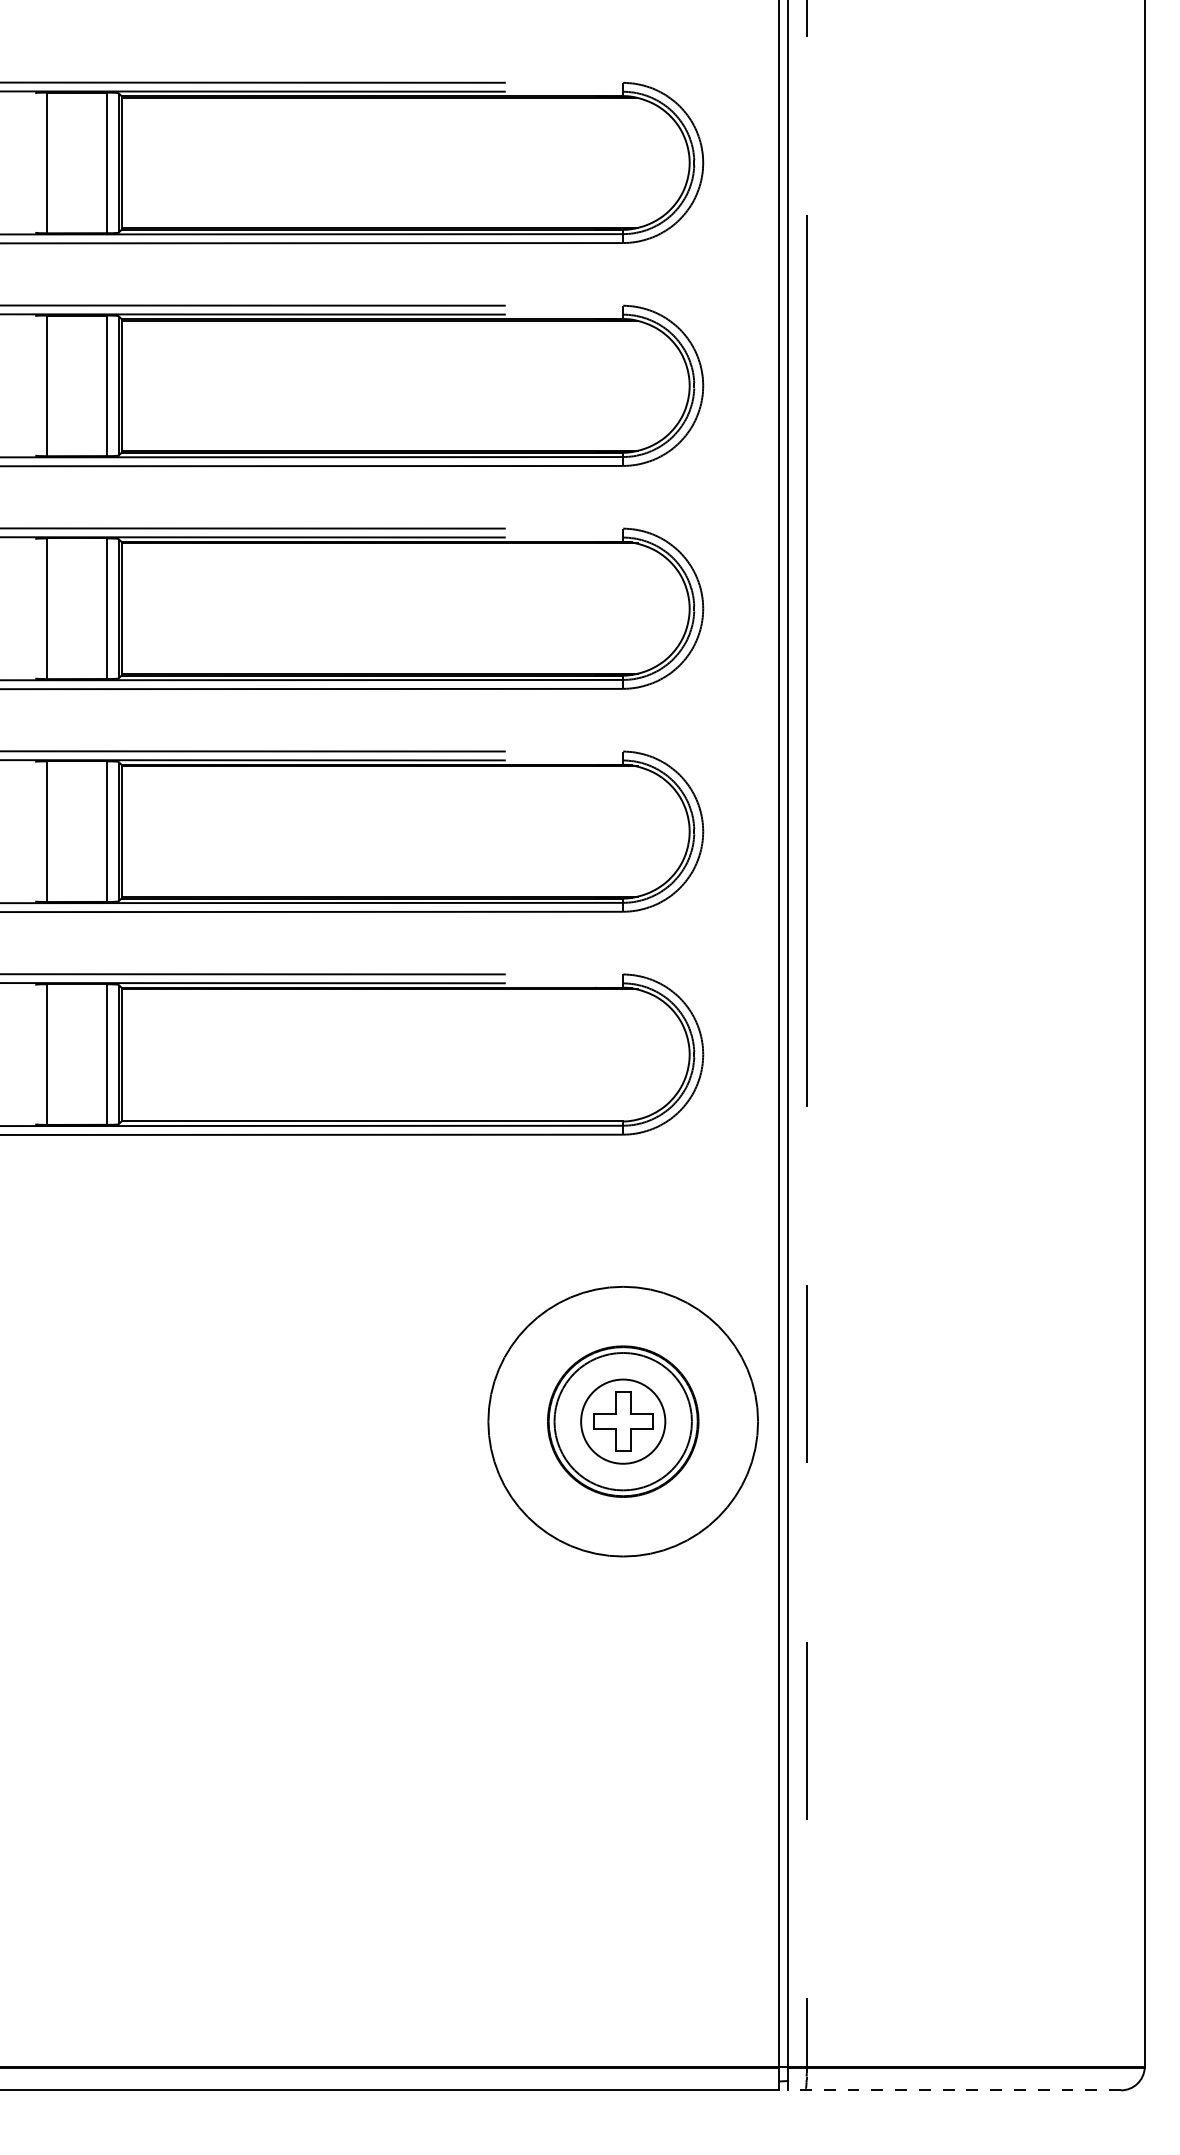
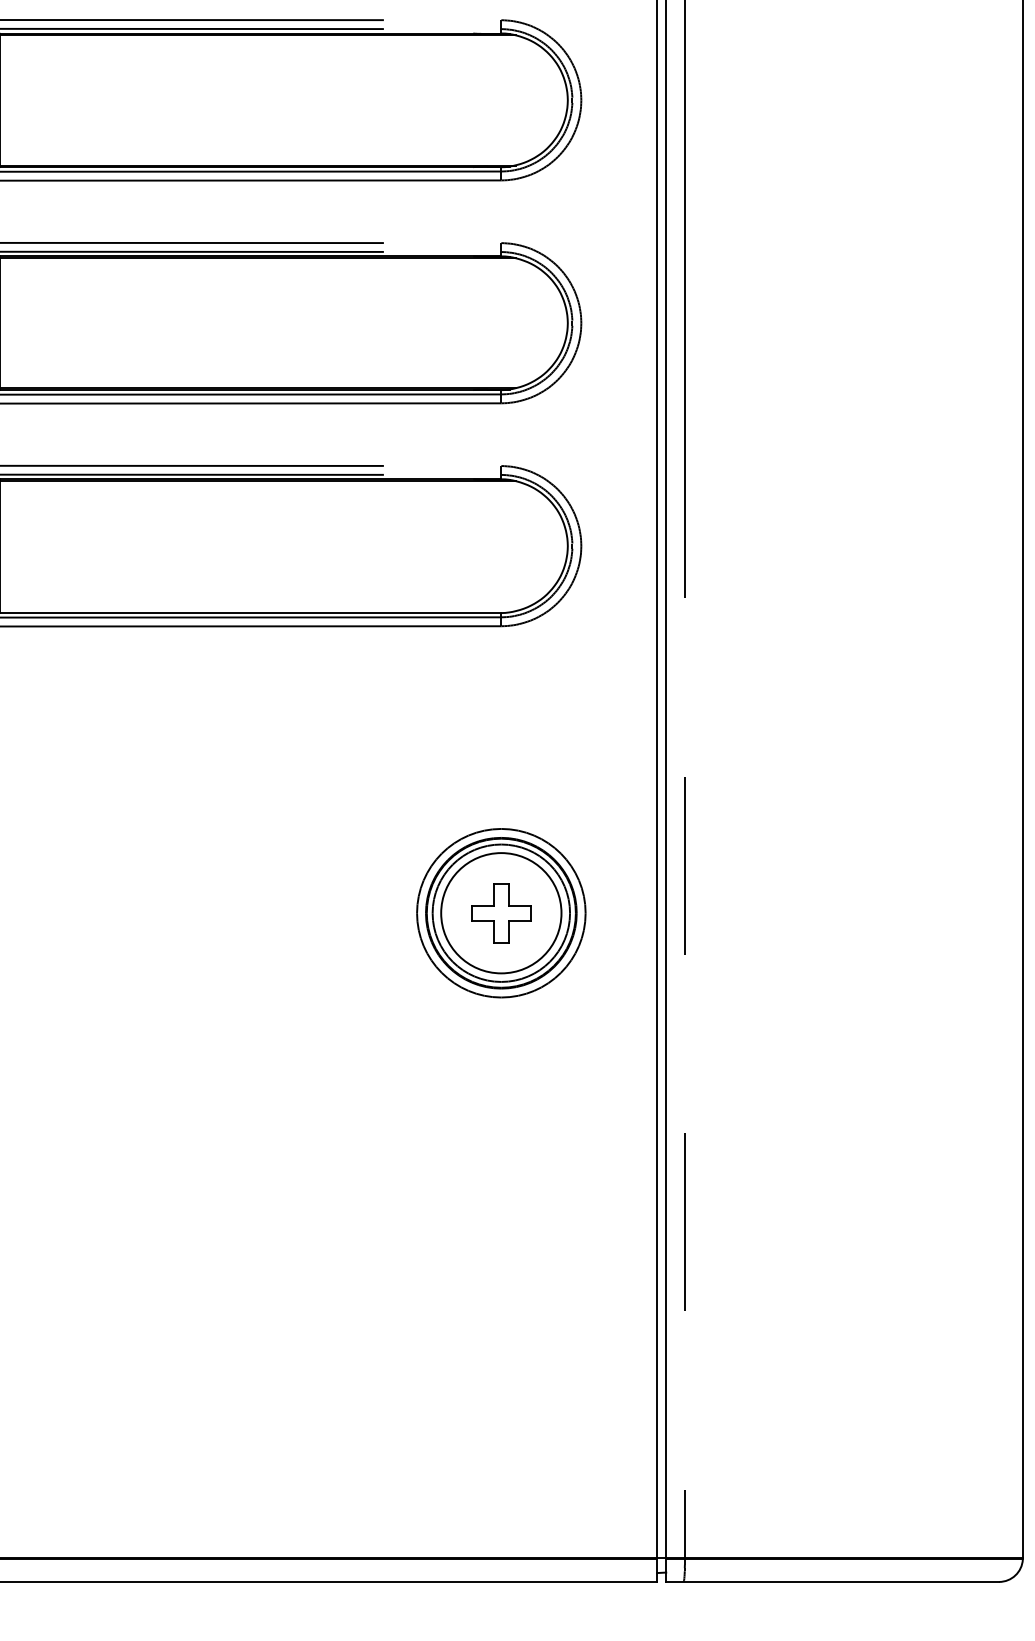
circle: (622, 1421) -> (500, 913), size x0.62
circle: (623, 1421) -> (501, 913), size x1.43
line: (954, 2090) -> (832, 1582), dashed -> solid

